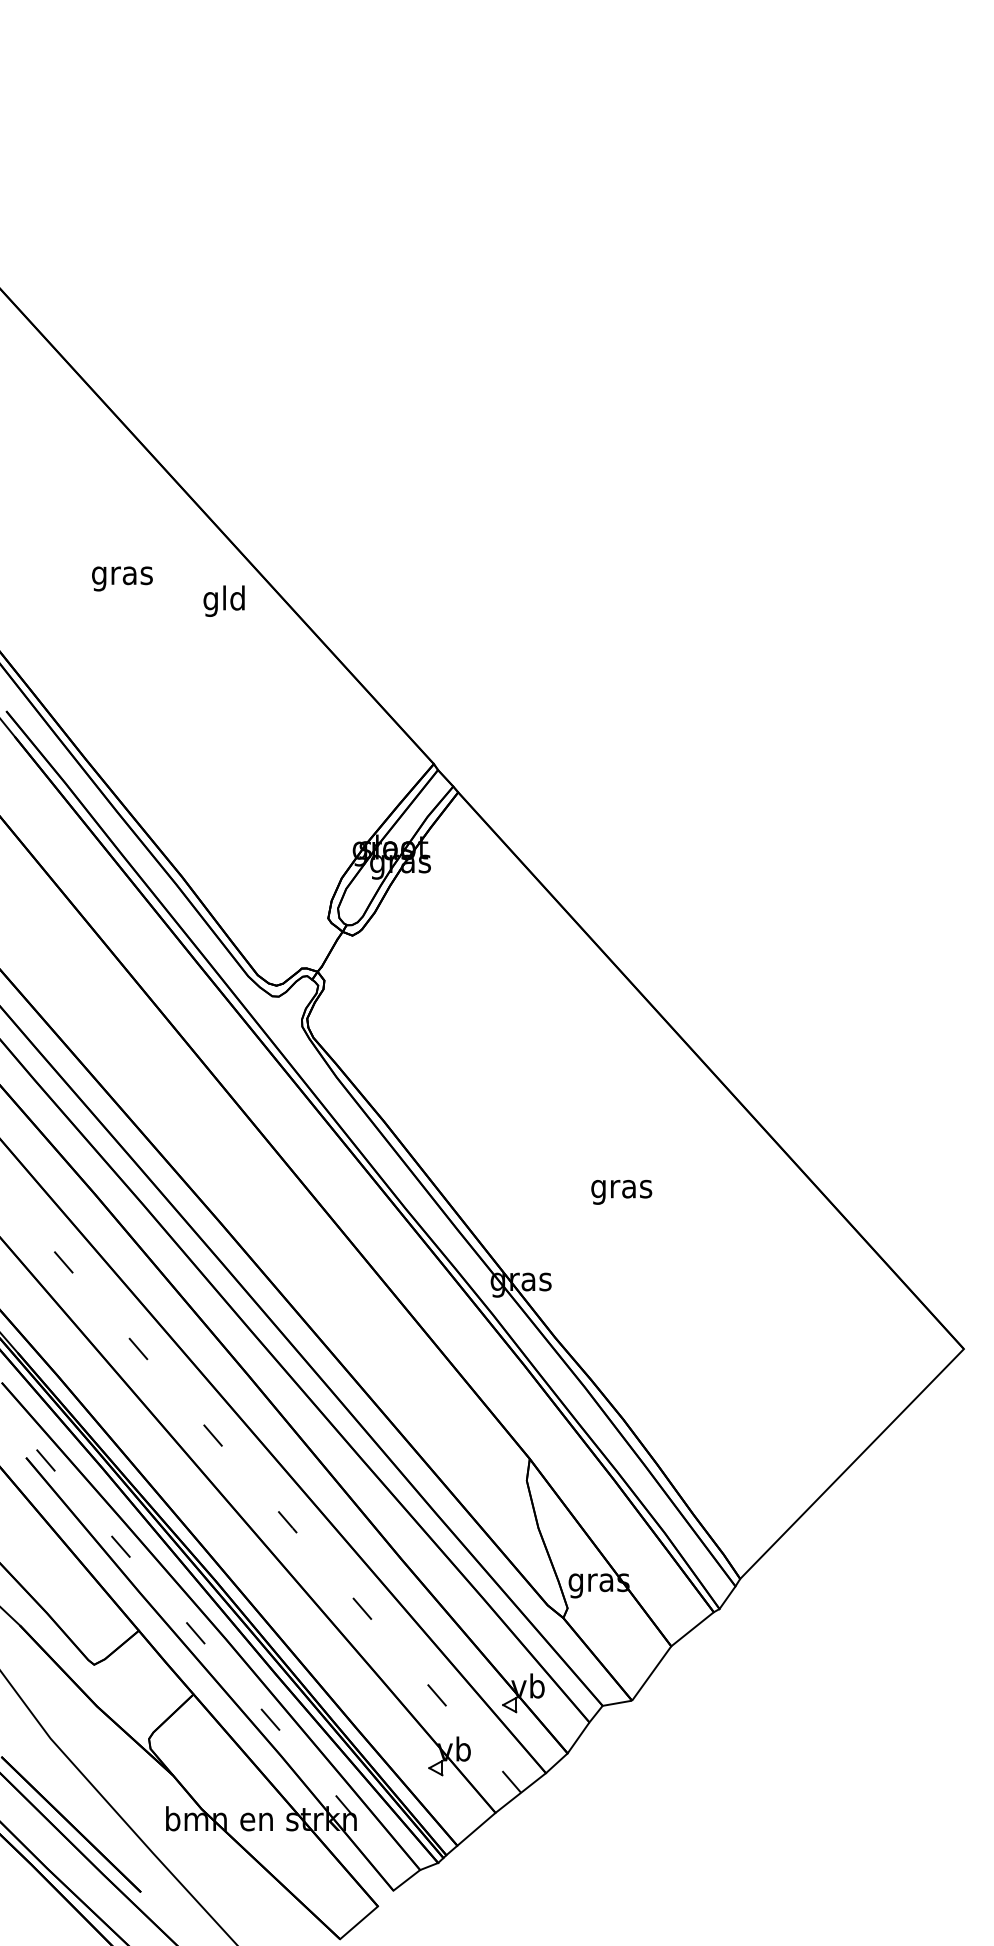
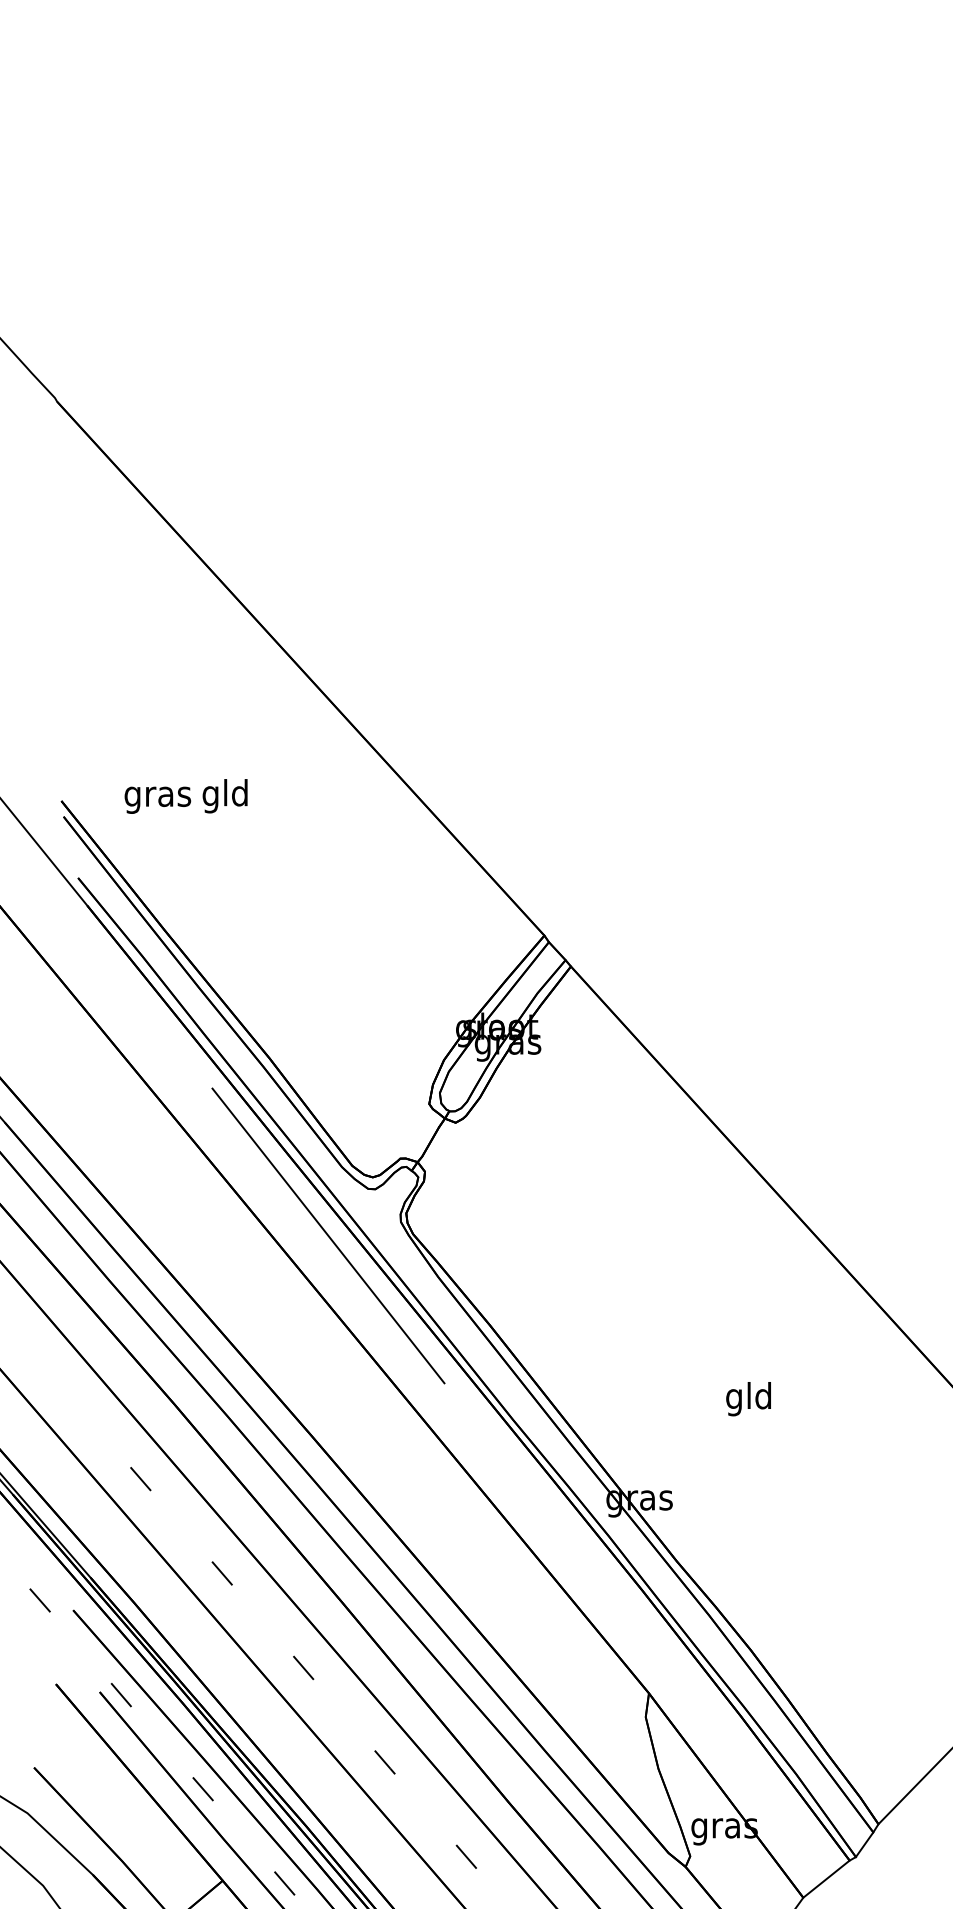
text: (122, 578) -> (157, 799), moved
text: (223, 600) -> (224, 795), moved
line: (235, 1039) -> (328, 1236), added
text: (621, 1188) -> (749, 1398), gras -> gld

